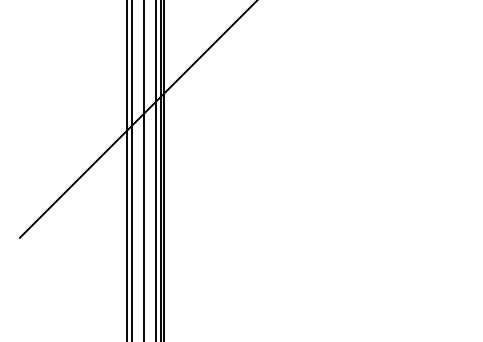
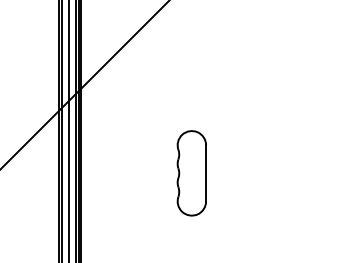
part: (354, 237) -> (191, 173), added

